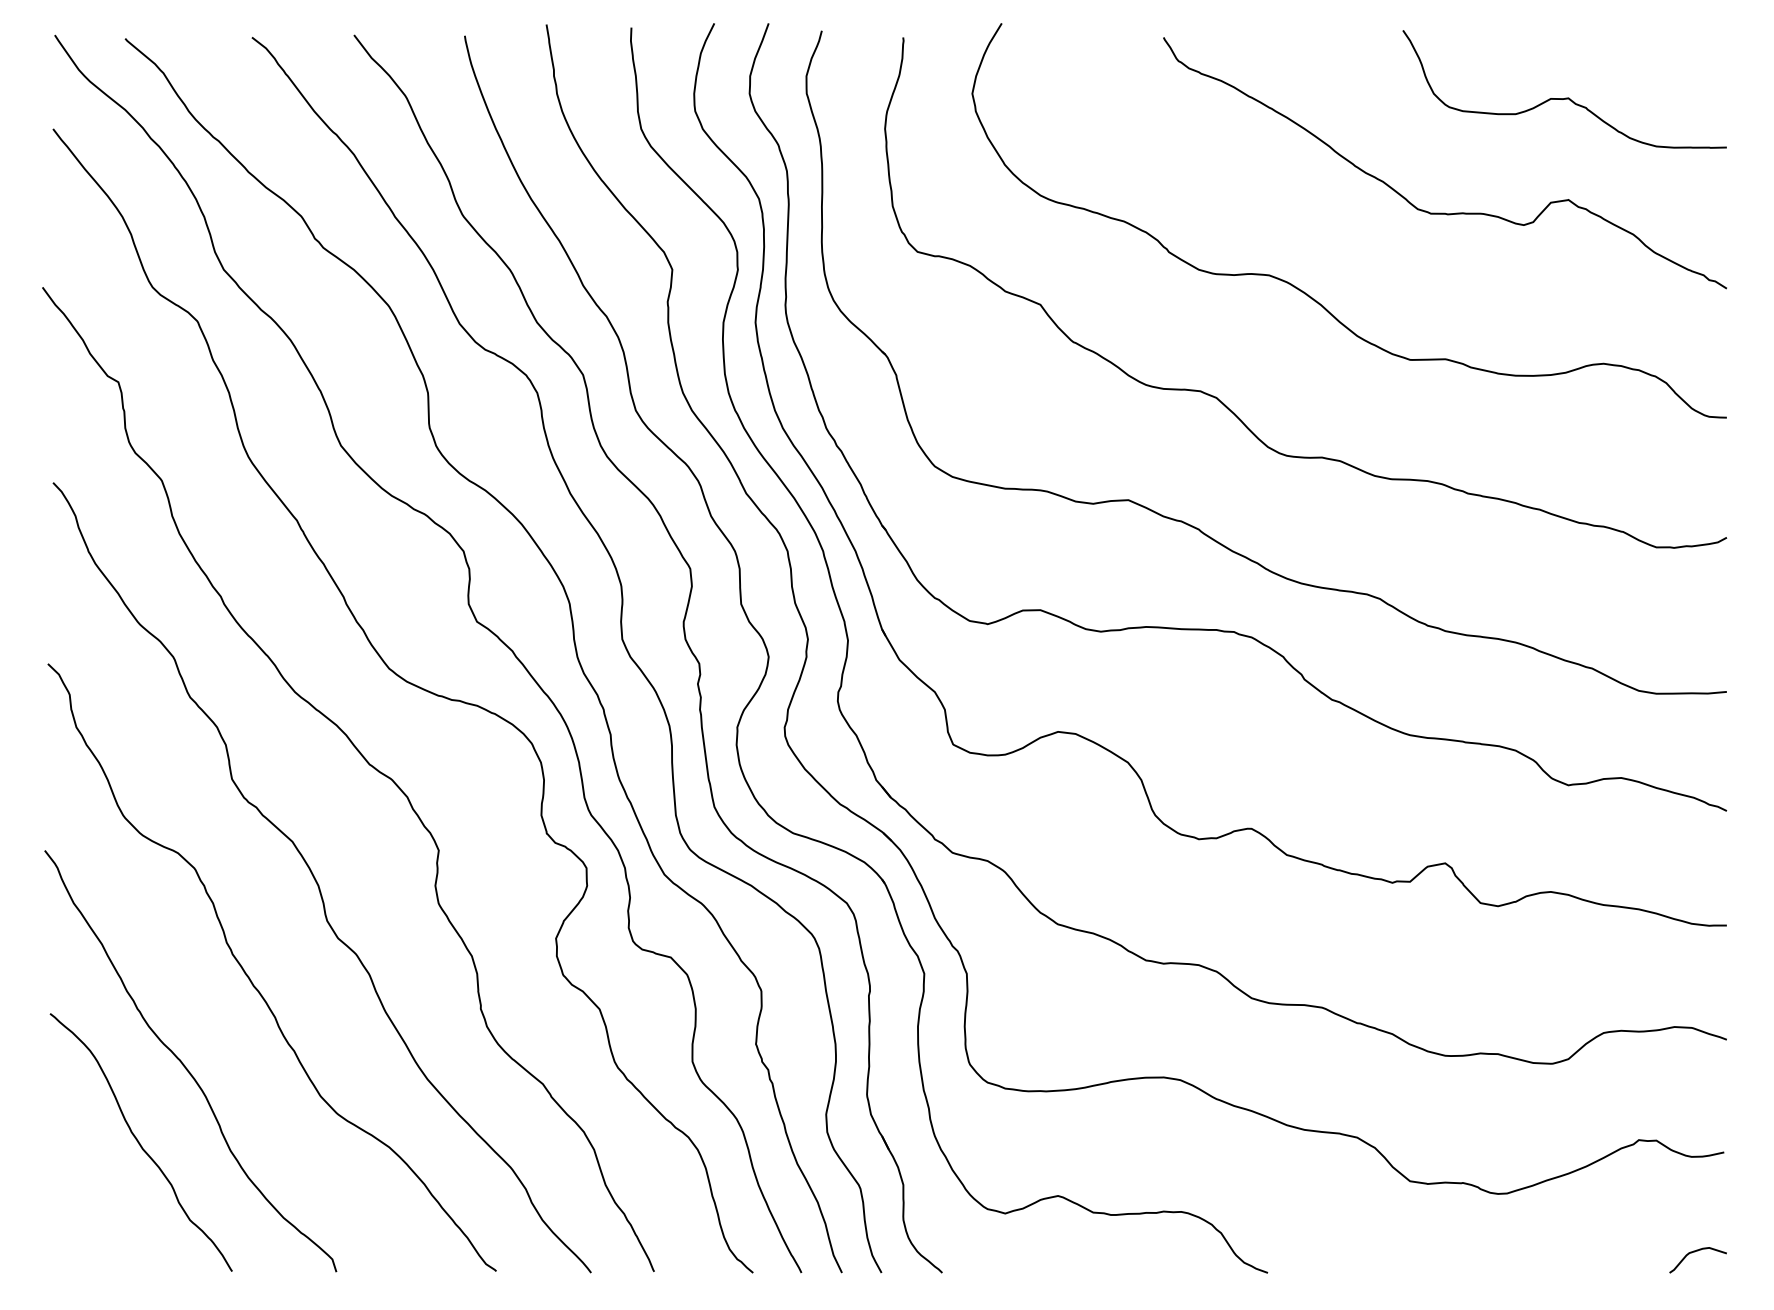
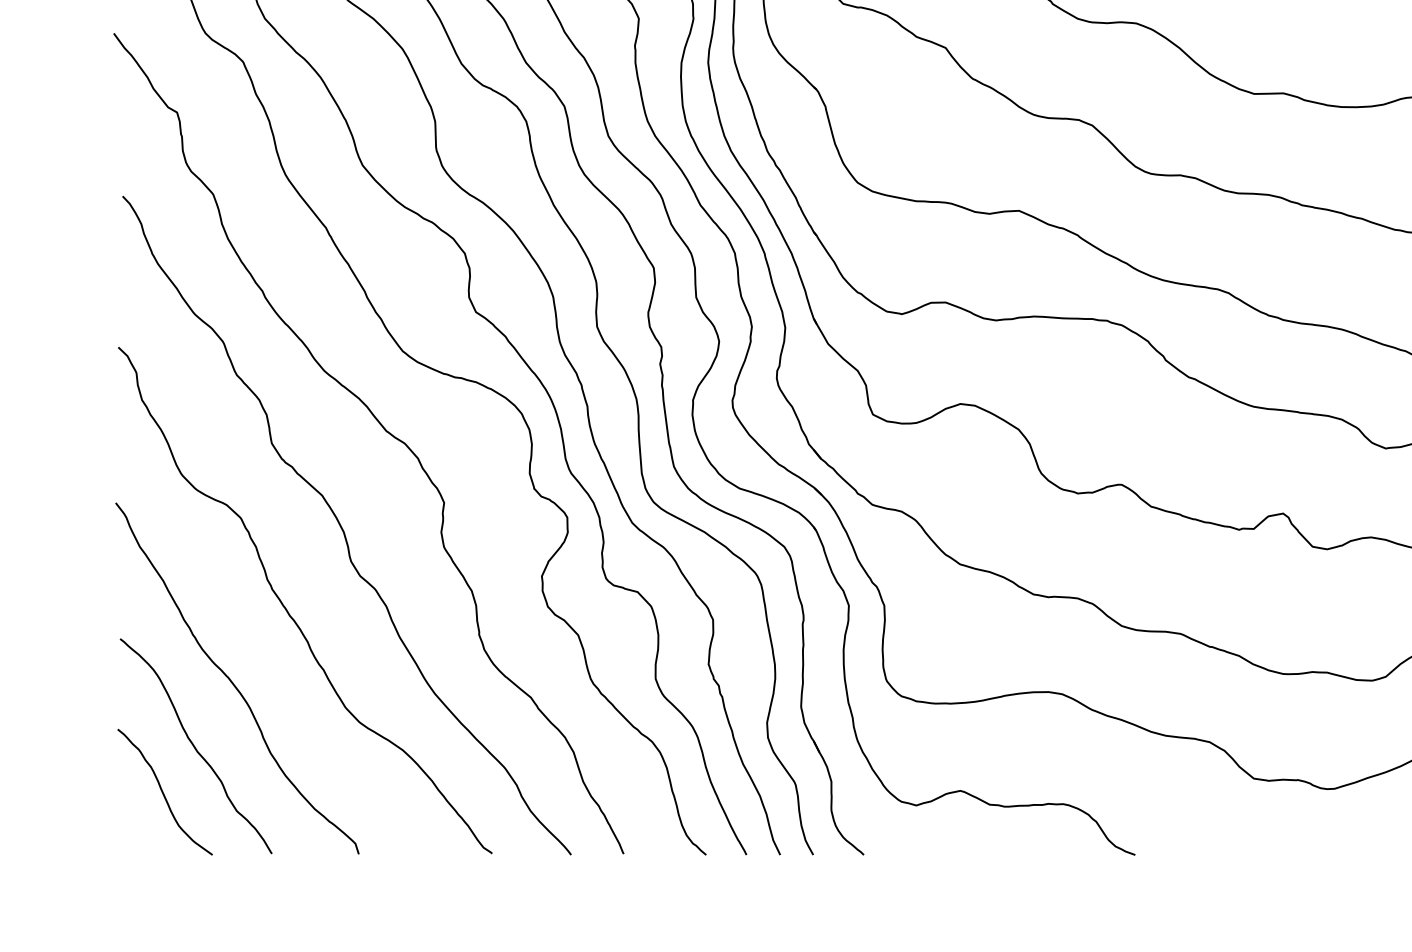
curve: (102, 1198) -> (163, 792), added

